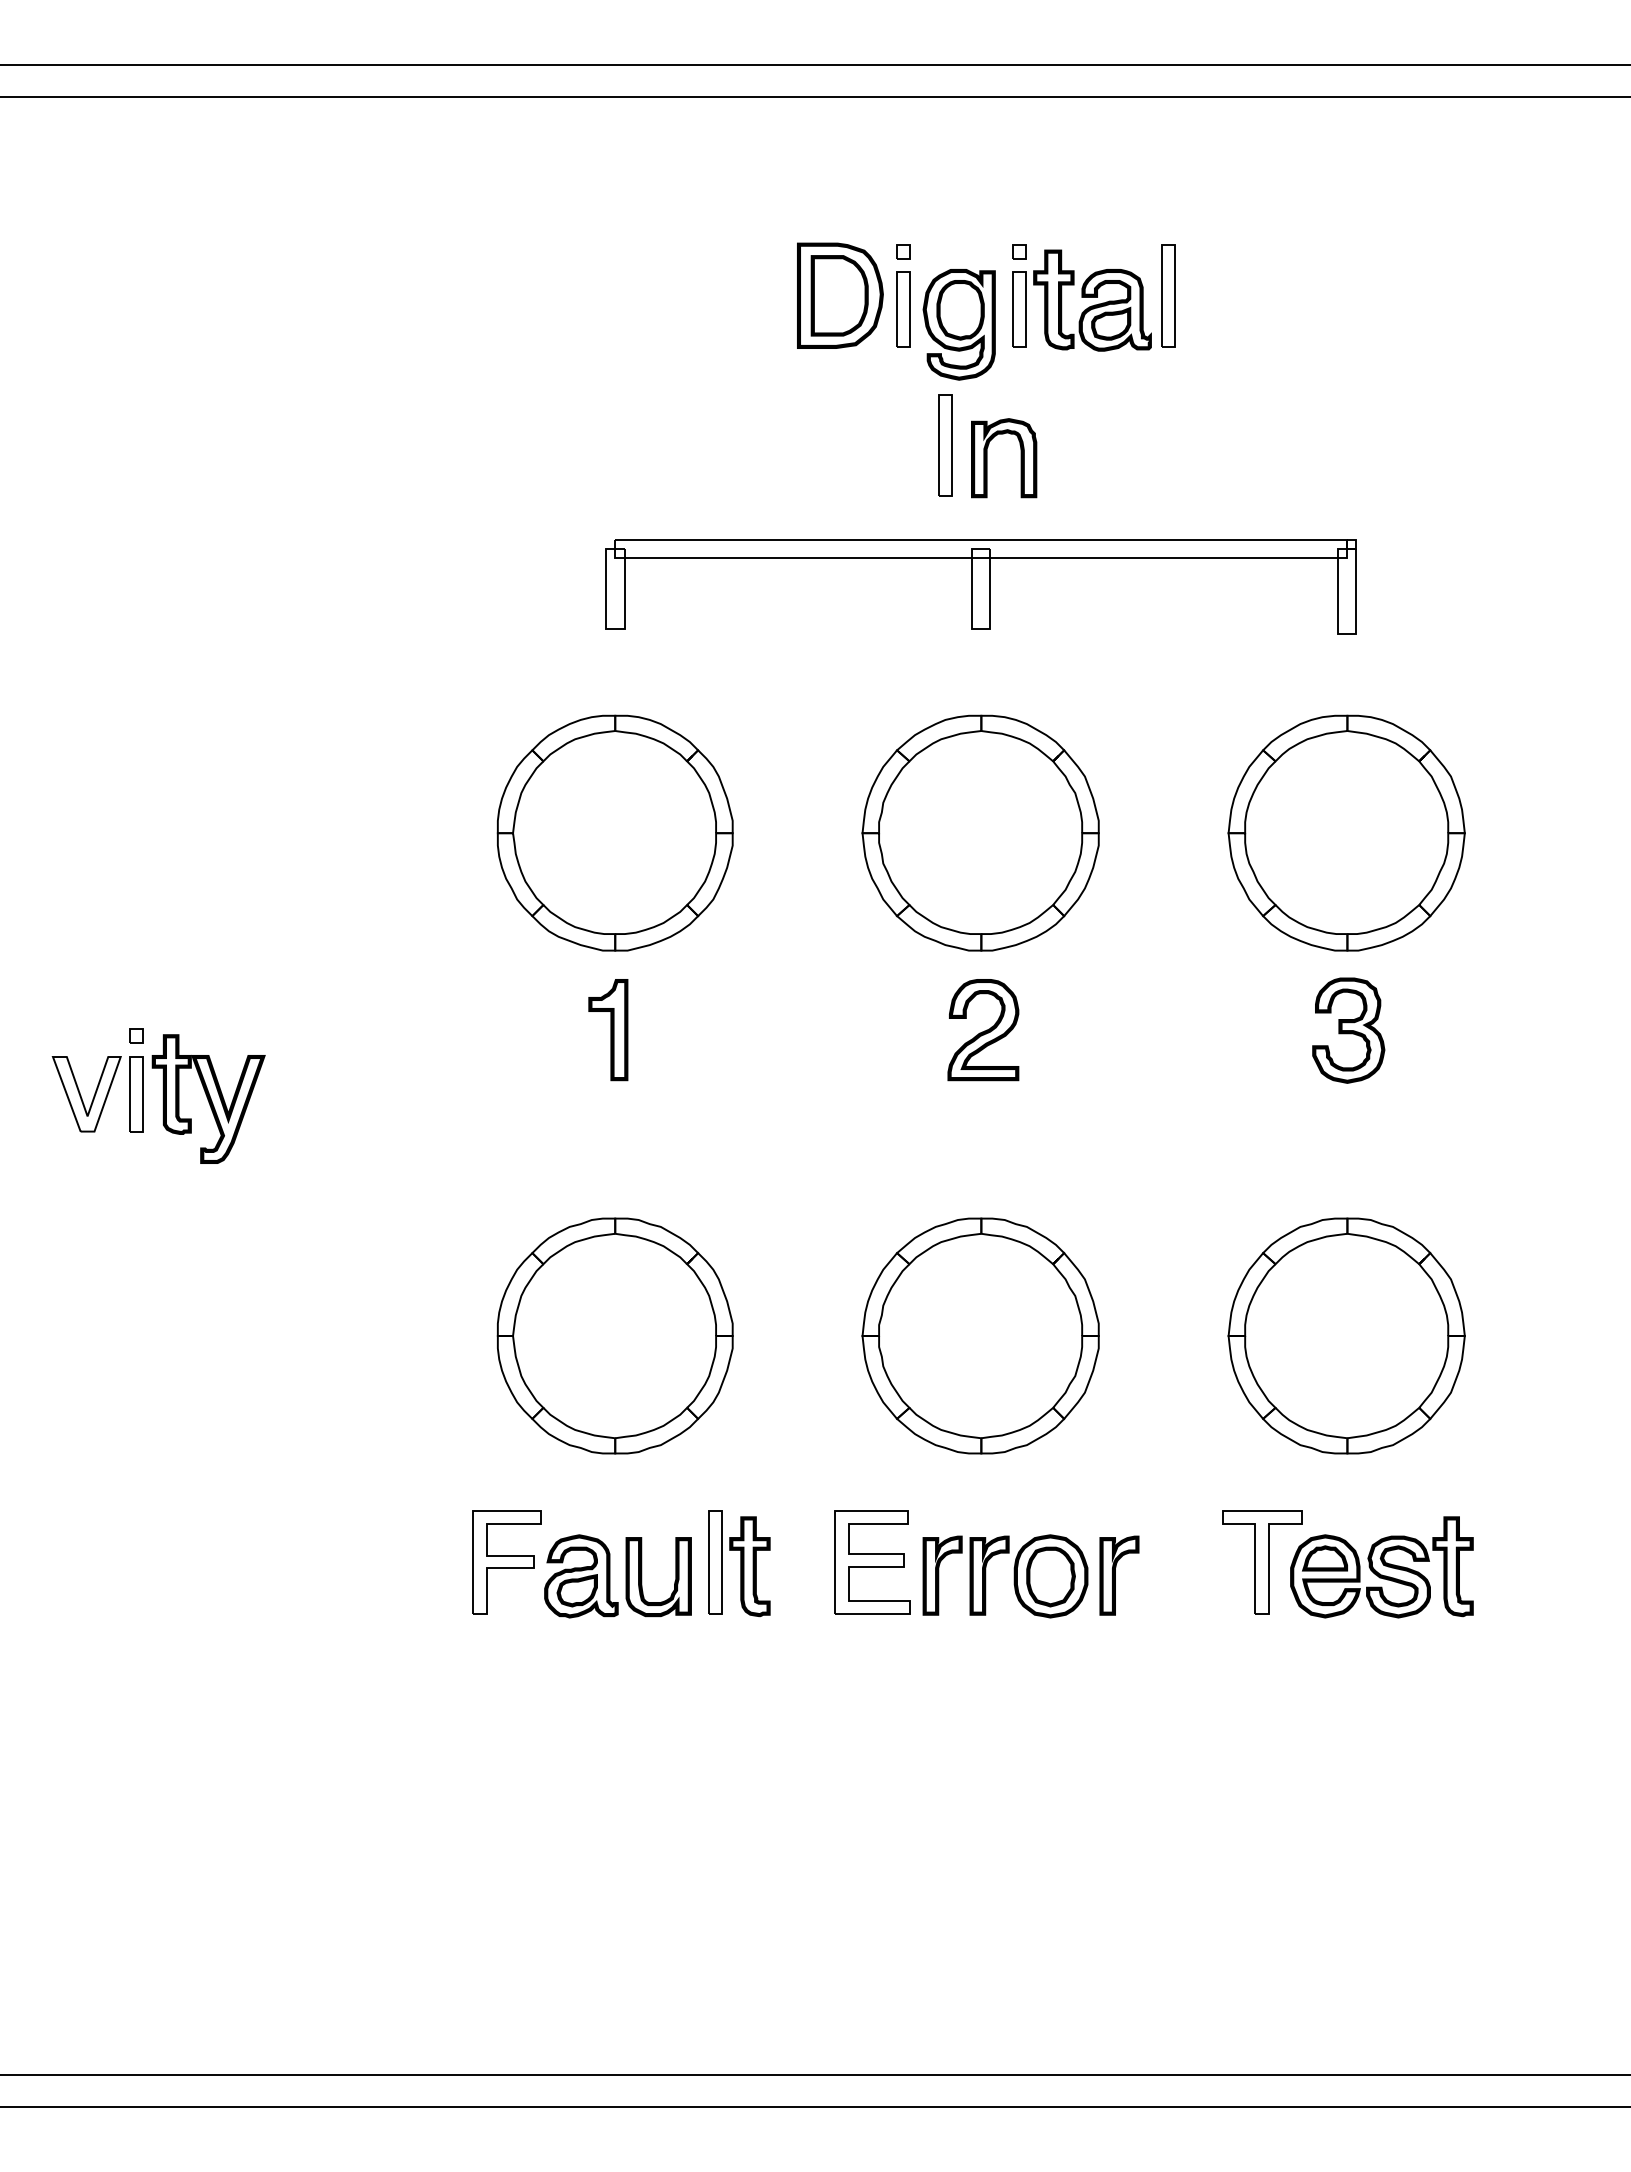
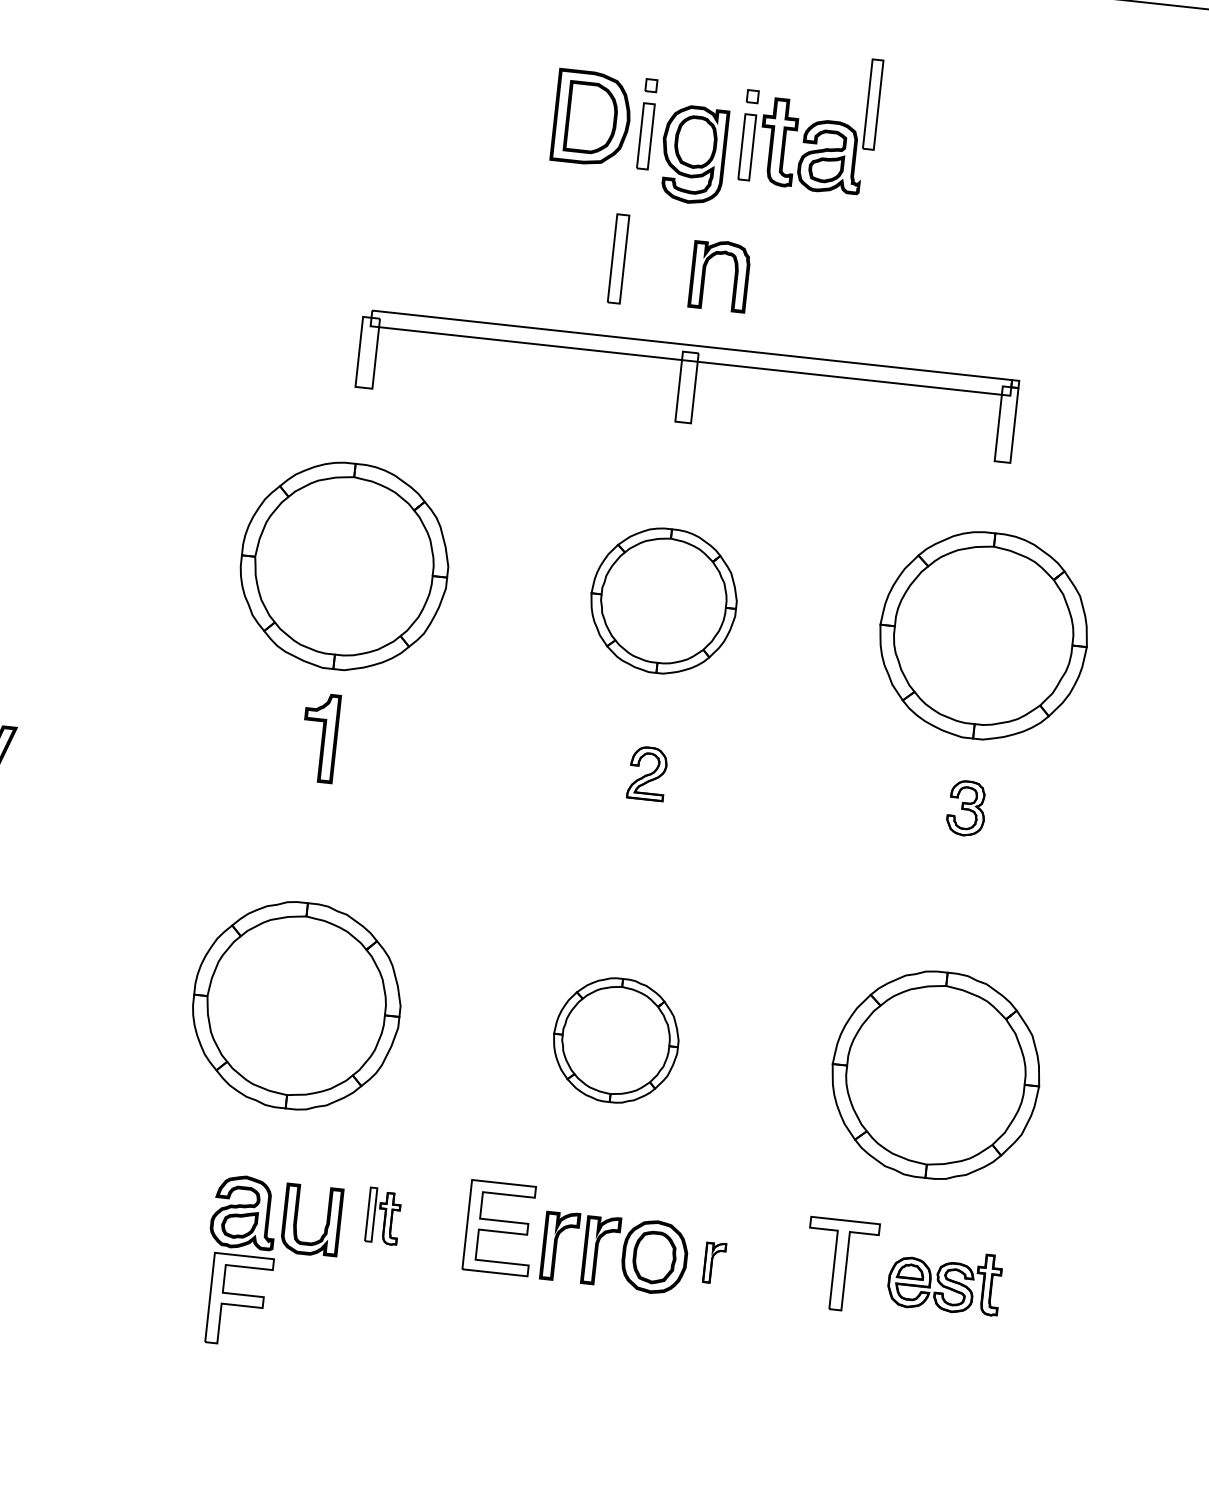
part: (1168, 295) -> (873, 104), moved
part: (945, 445) -> (618, 258), moved
part: (980, 832) -> (663, 600), size x0.7
part: (983, 1030) -> (647, 773), size x0.6
part: (1348, 1030) -> (966, 808), size x0.6
part: (980, 1335) -> (615, 1040), size x0.6
part: (506, 1562) -> (239, 1300), moved
part: (739, 1563) -> (383, 1216), size x0.6
part: (1381, 1567) -> (944, 1280), size x0.7
part: (1119, 1575) -> (714, 1262), size x0.6

